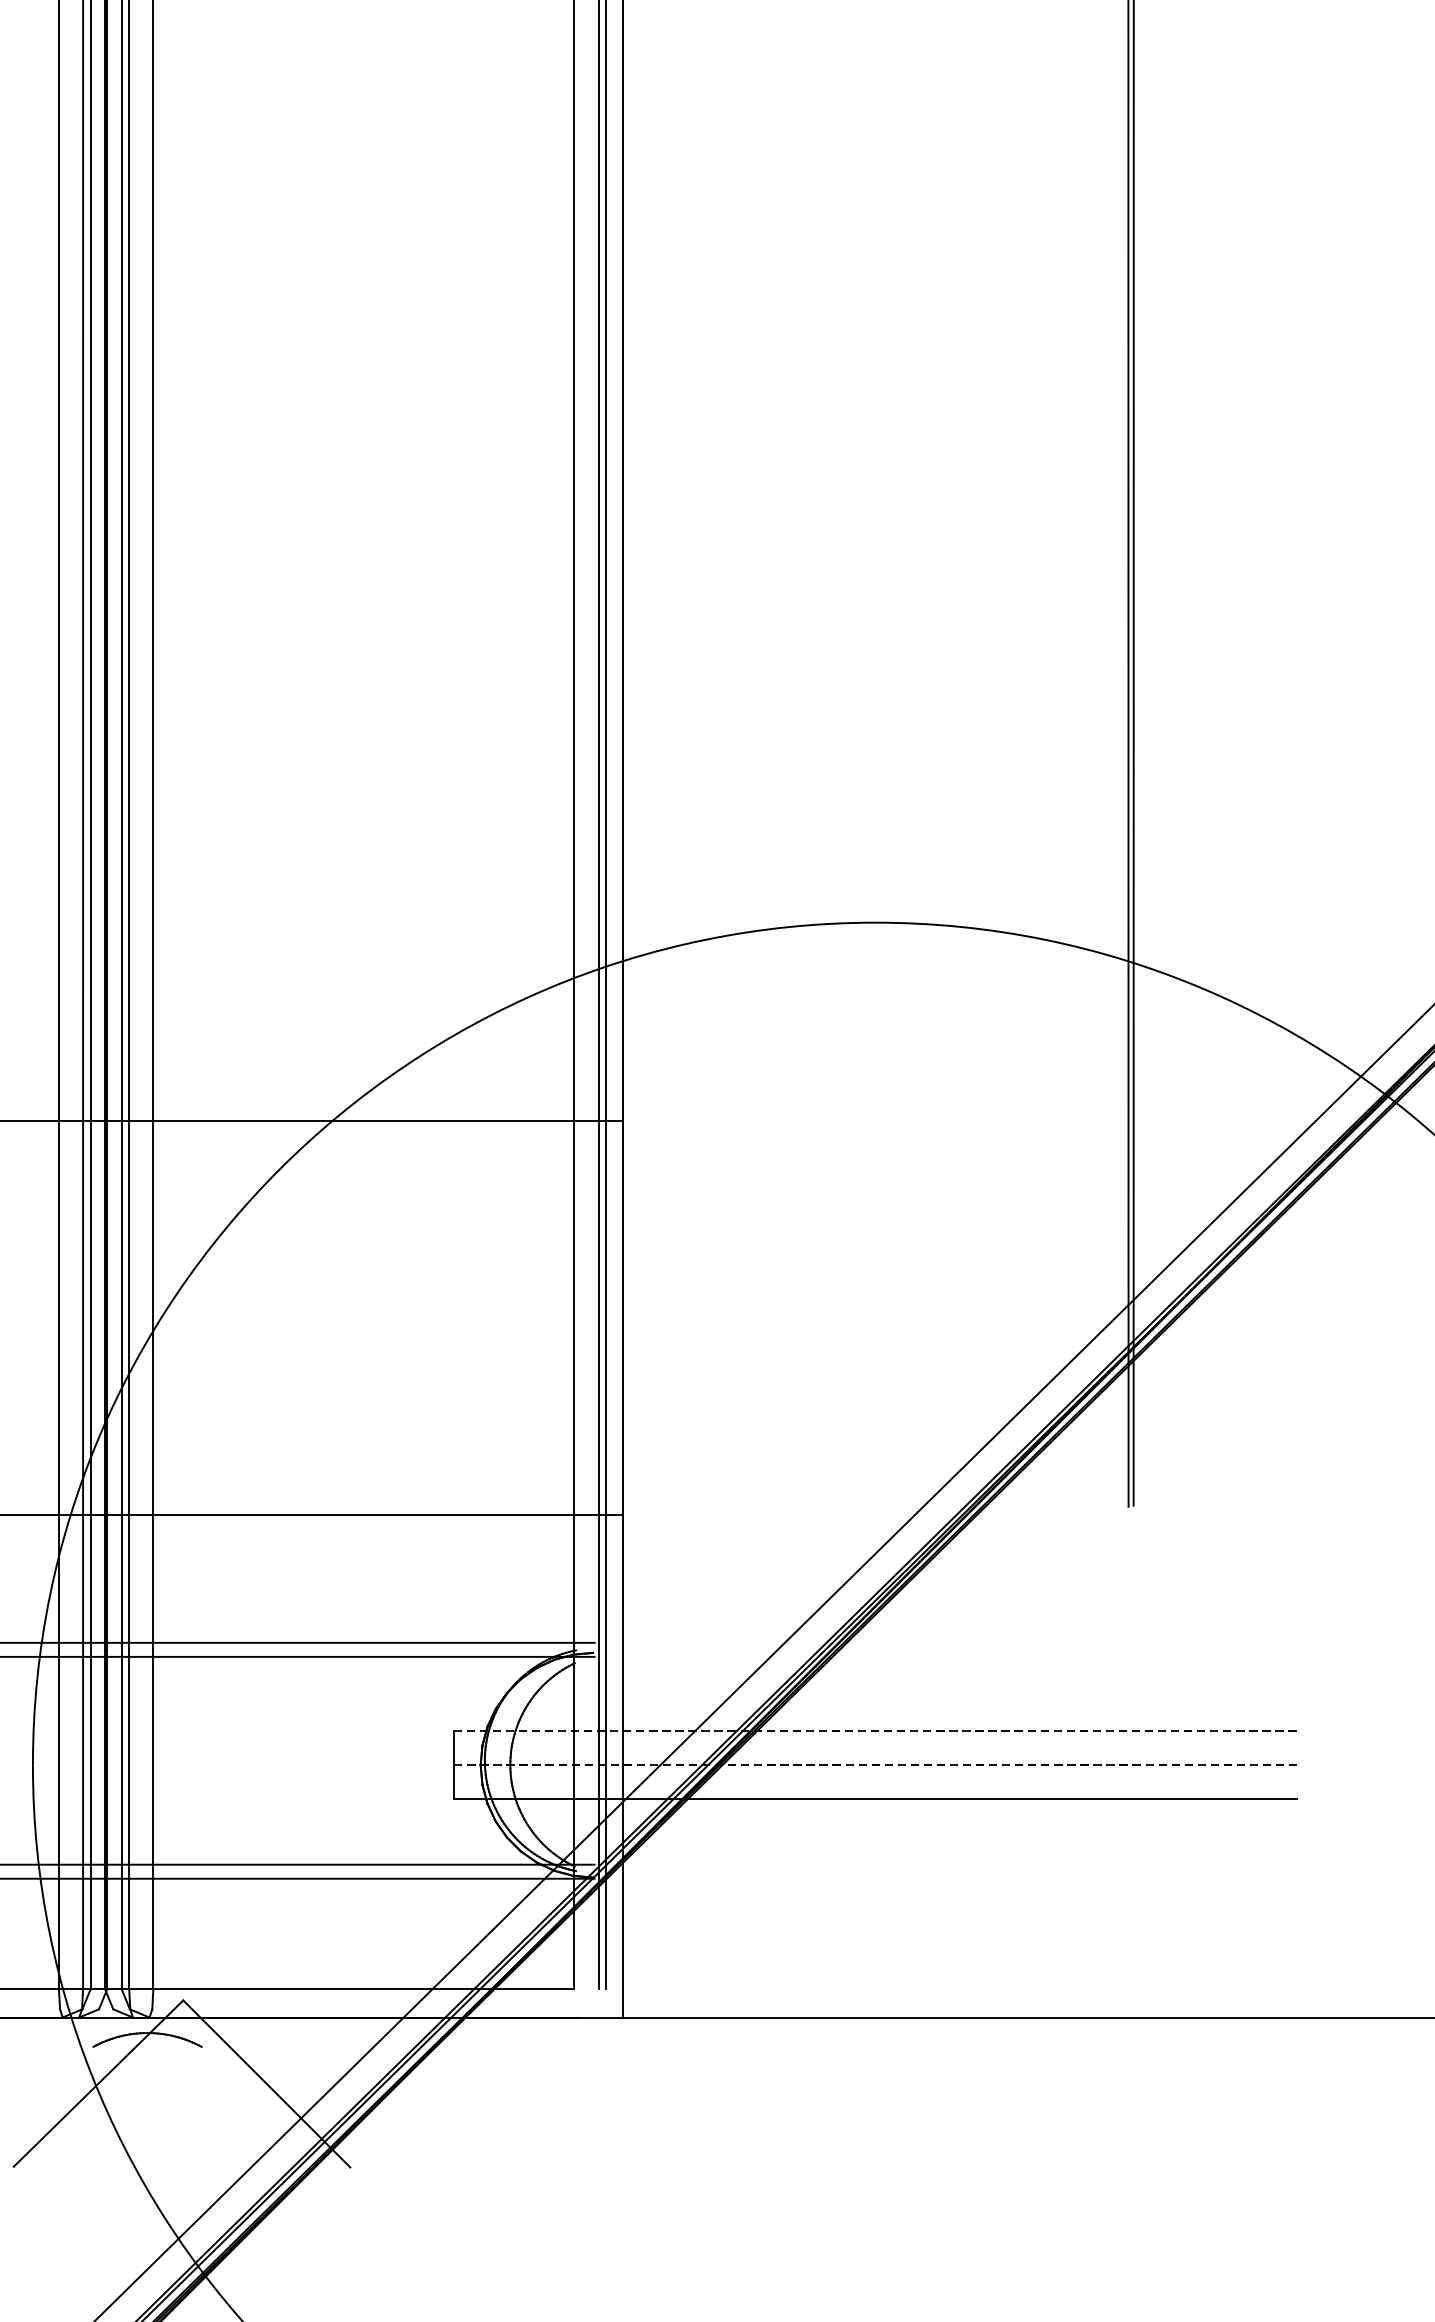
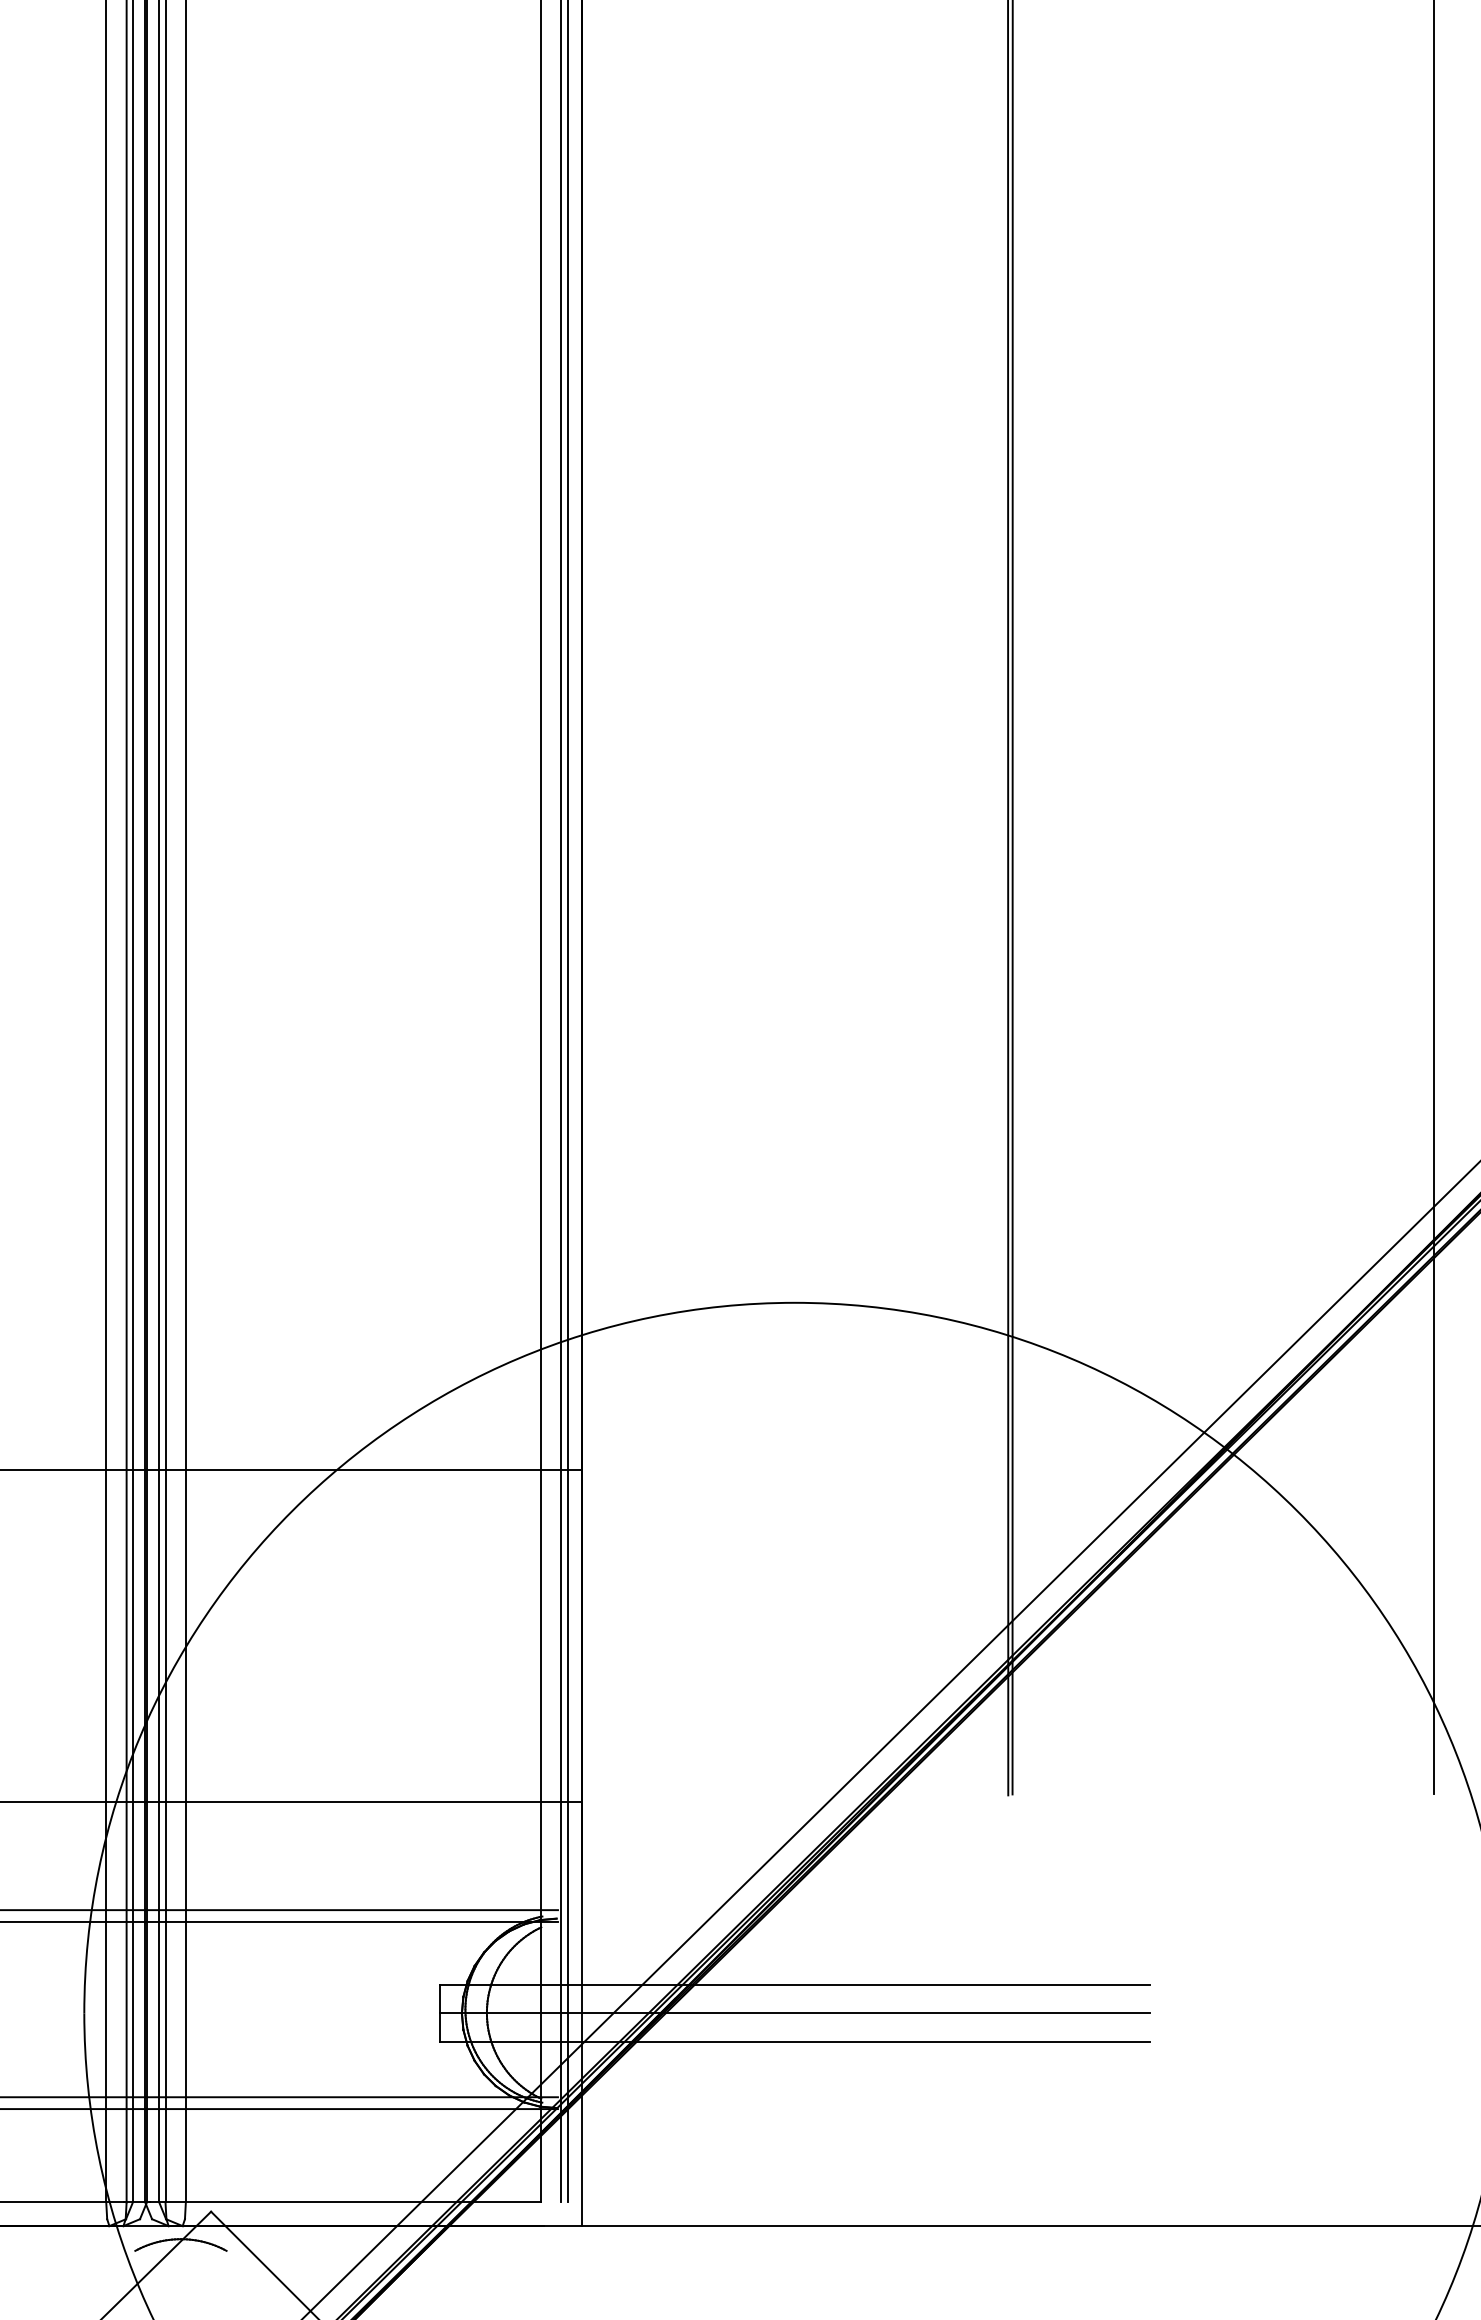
line: (875, 1731) -> (794, 1984), dashed -> solid
line: (876, 1765) -> (795, 2013), dashed -> solid

